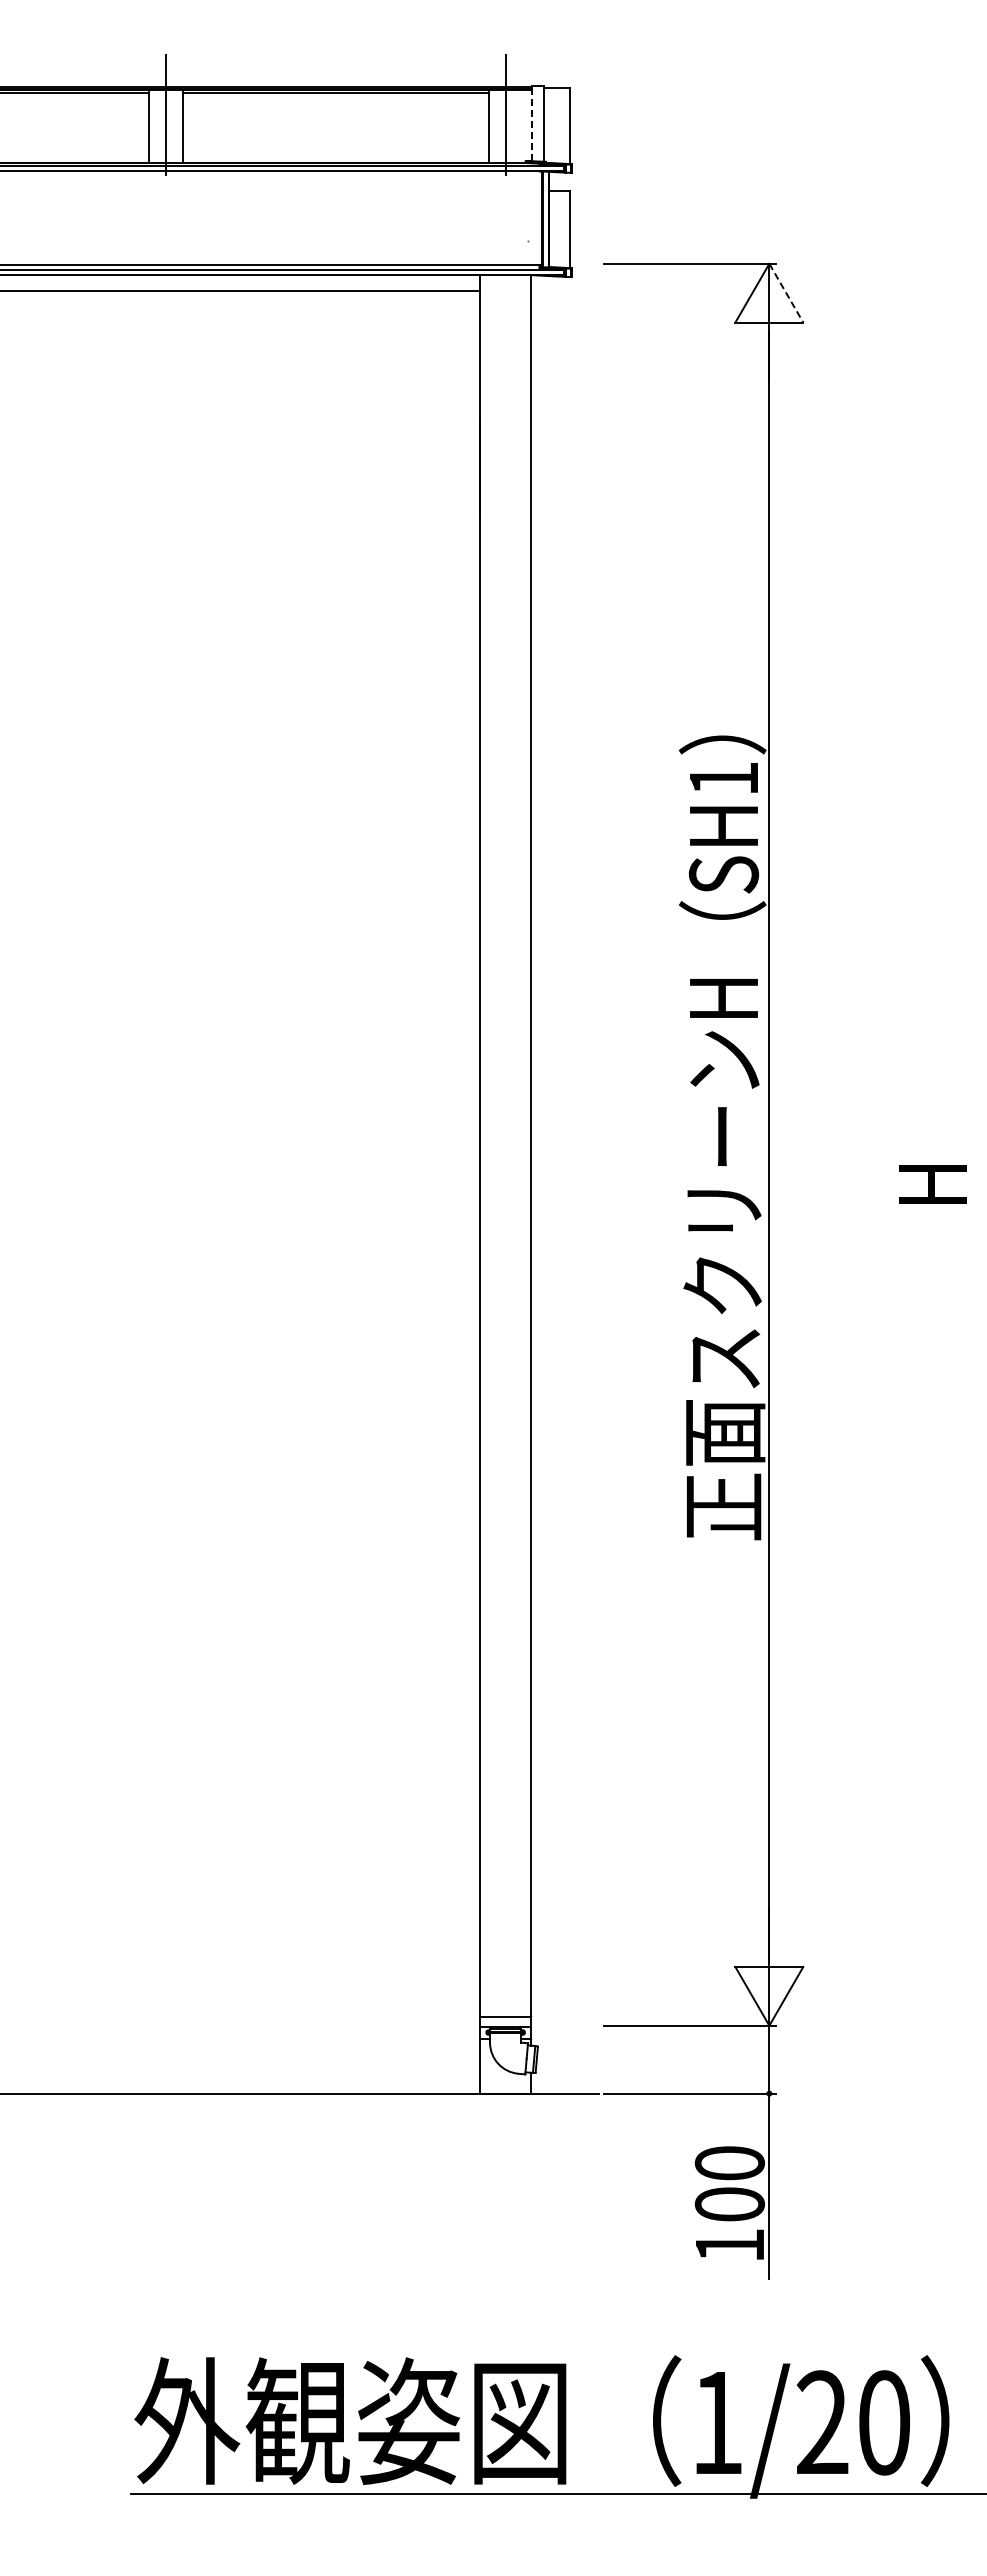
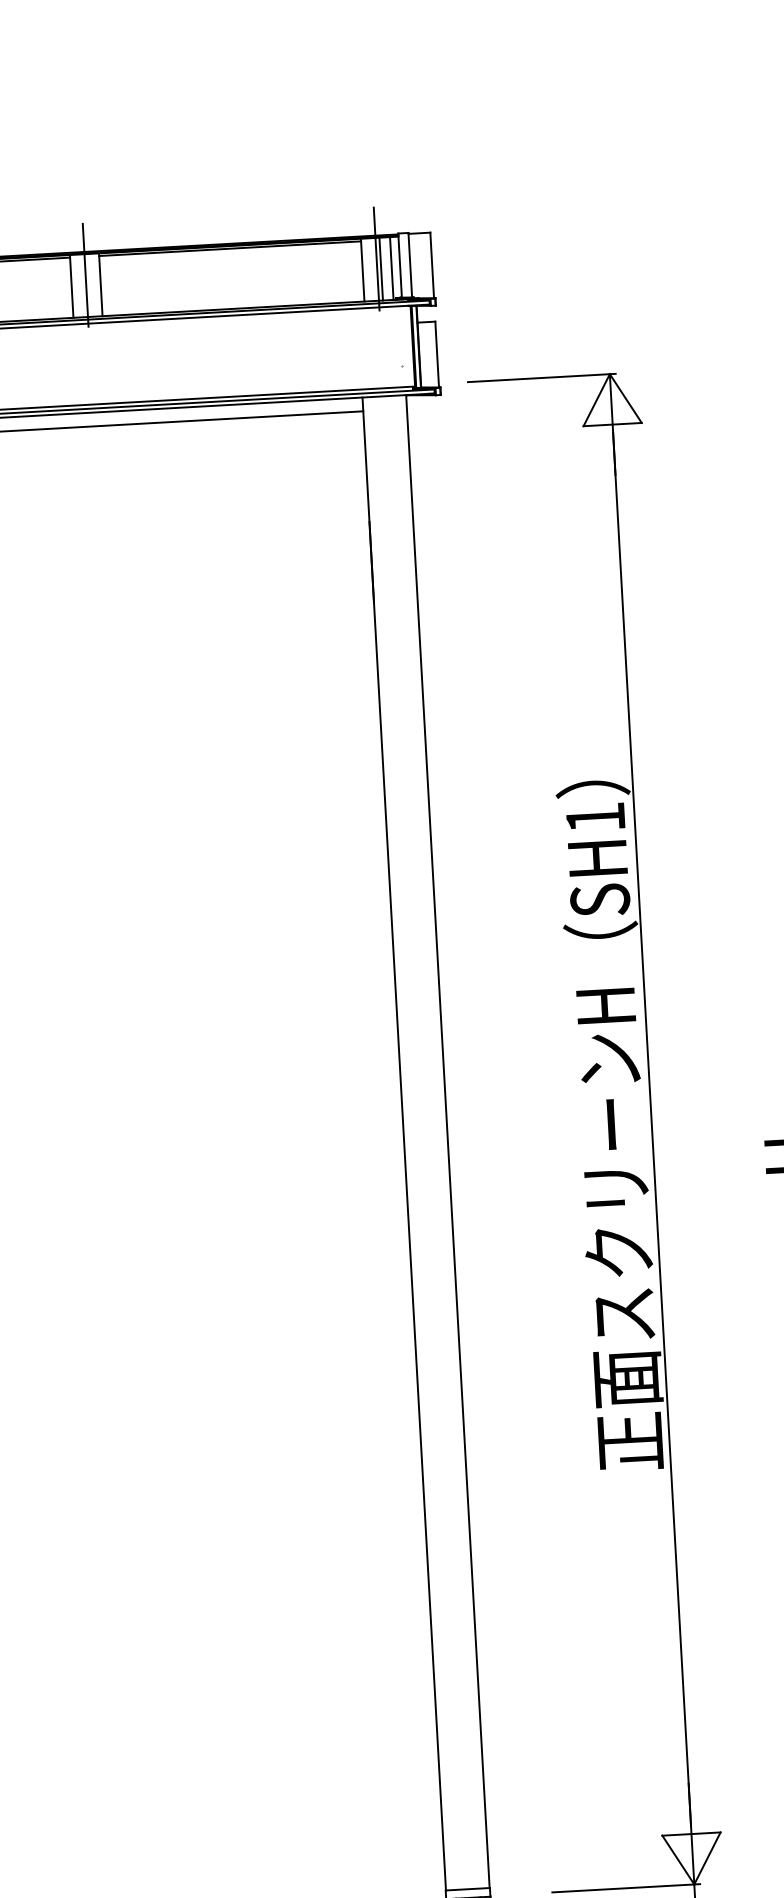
line: (532, 123) -> (400, 265), dashed -> solid
line: (510, 126) -> (381, 268), added
line: (522, 126) -> (391, 268), added
line: (786, 293) -> (625, 398), dashed -> solid

